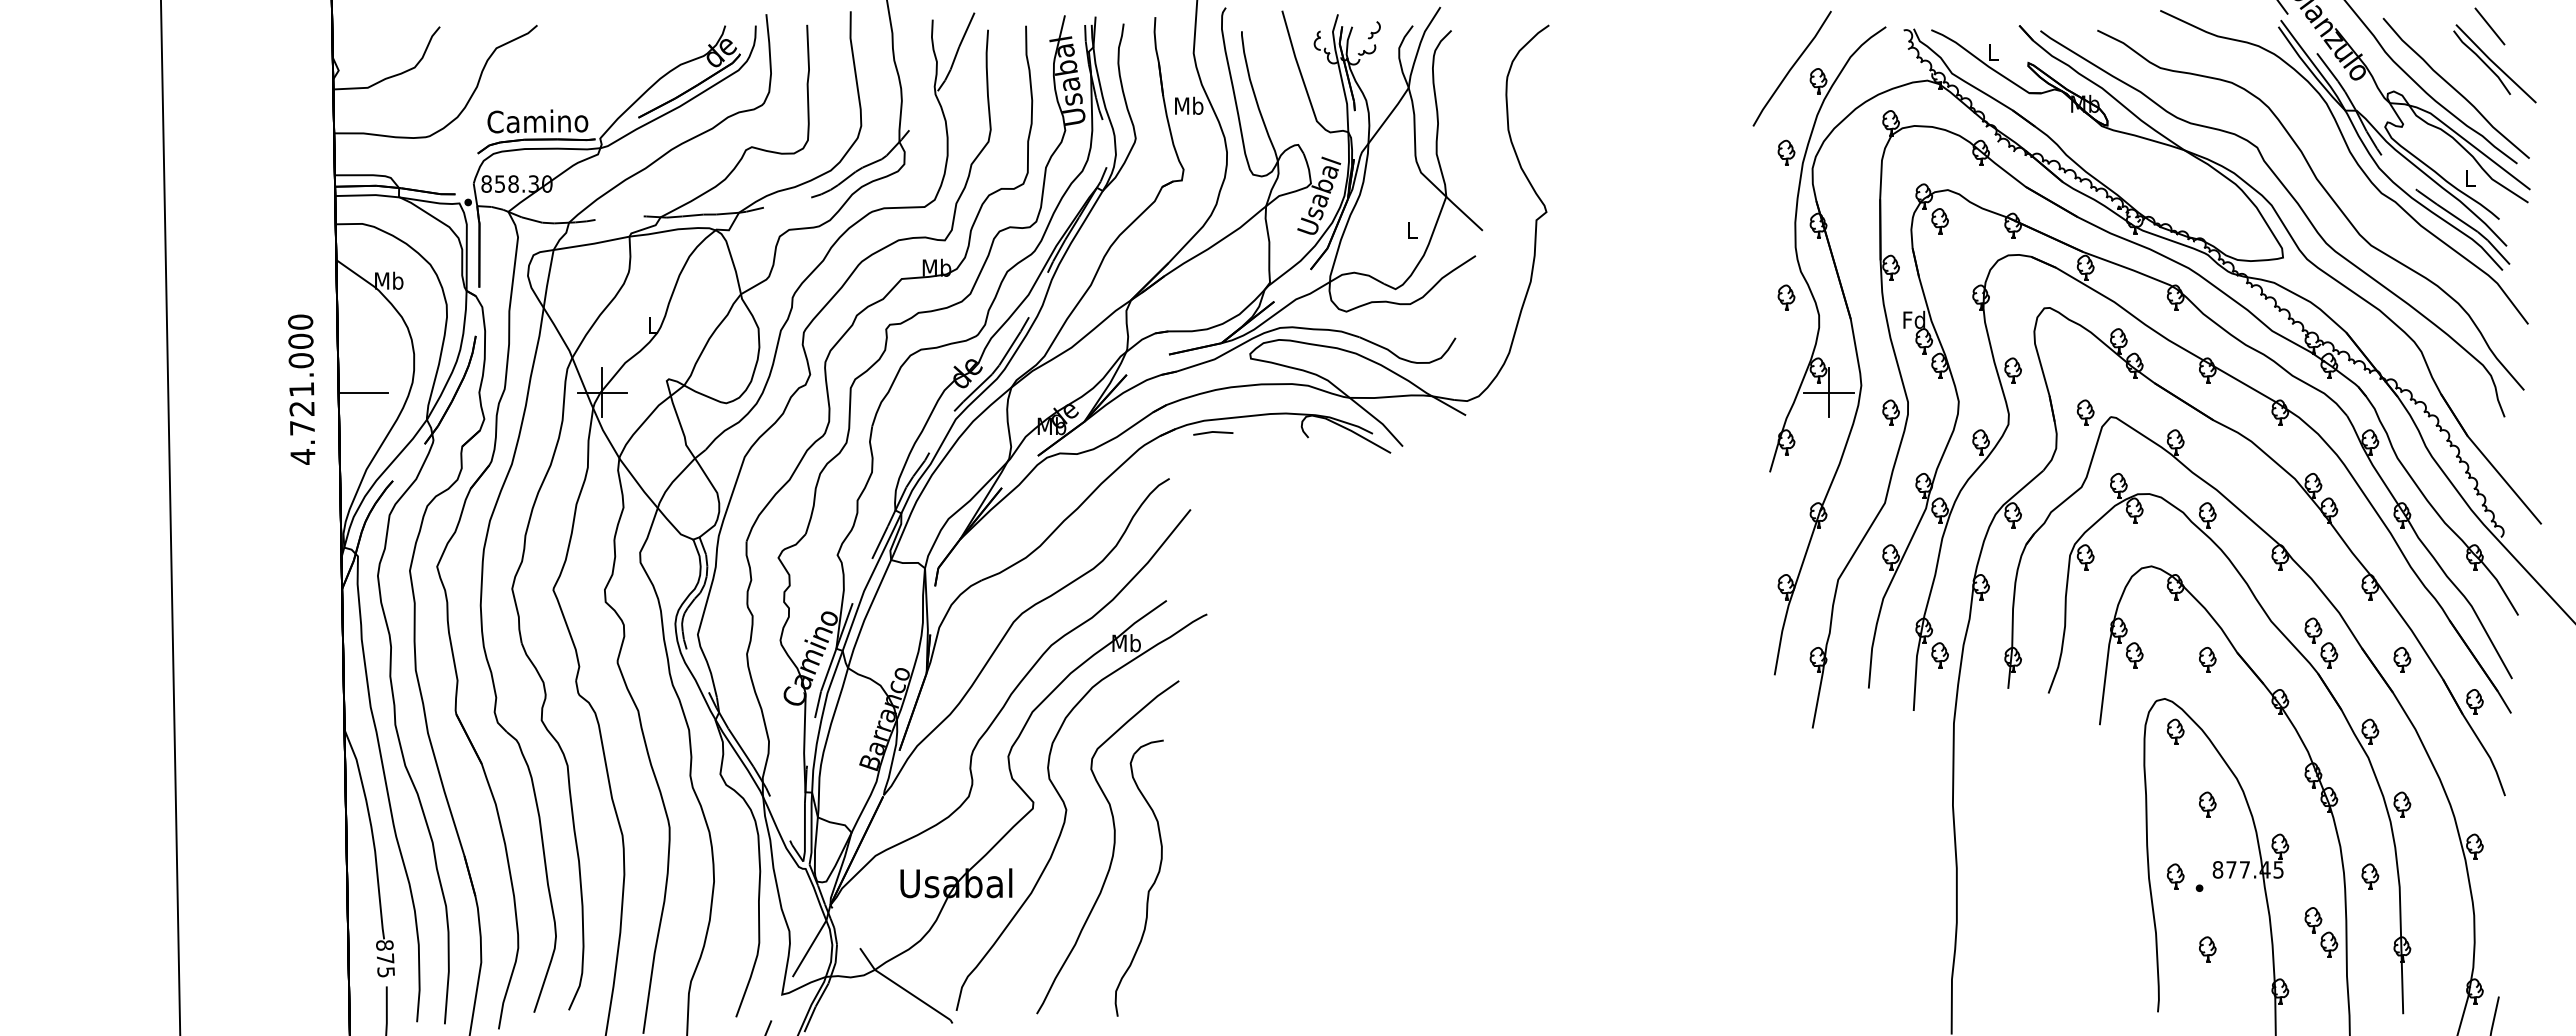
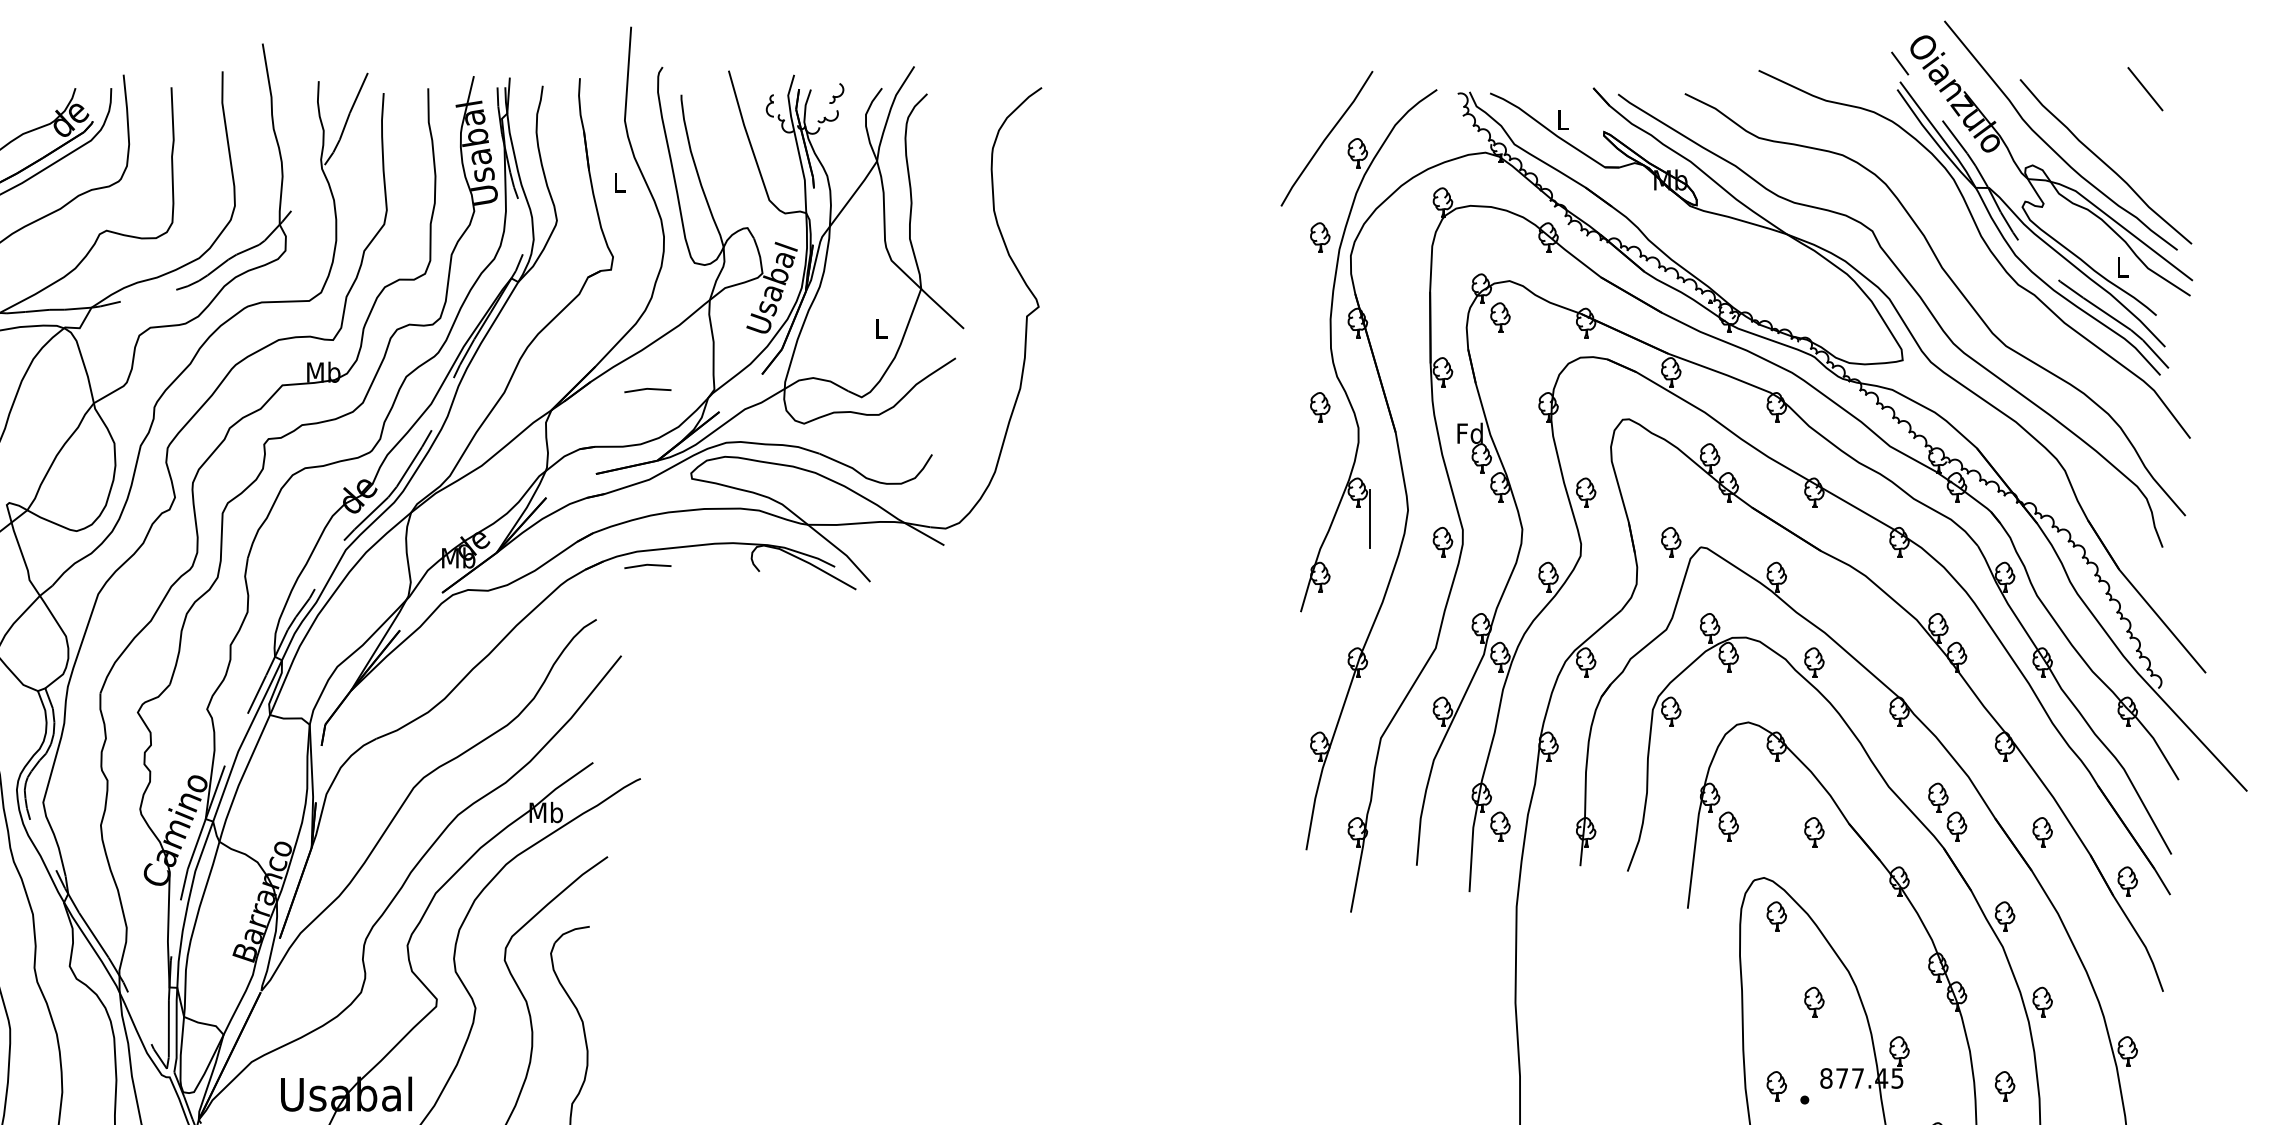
part: (2494, 63) -> (2150, 132), removed
text: (1189, 105) -> (619, 181), Mb -> L
line: (1213, 282) -> (648, 389), added
line: (1828, 392) -> (1369, 518), removed

